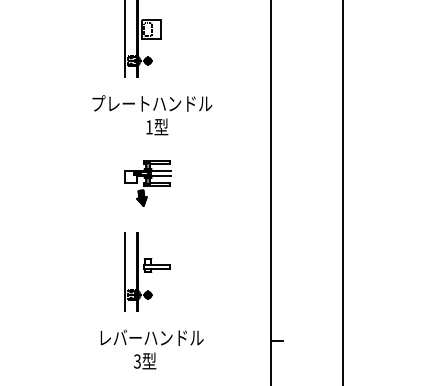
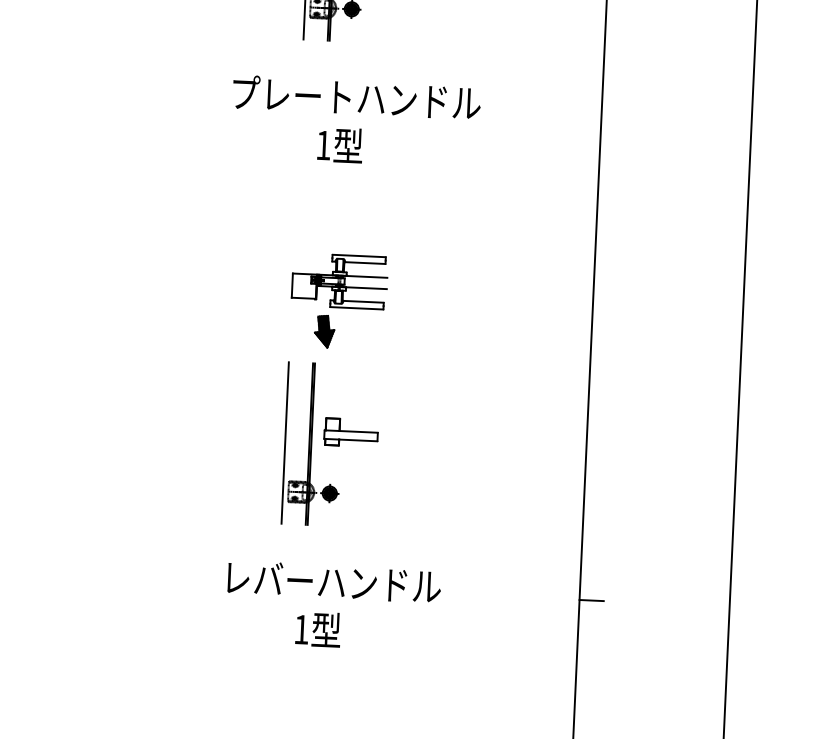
text: (157, 126) -> (340, 144), moved
part: (147, 183) -> (337, 301), moved
text: (136, 361) -> (299, 629), 3 -> 1

